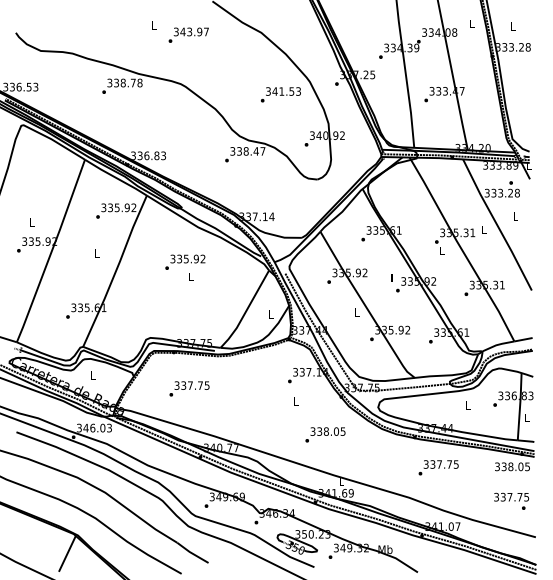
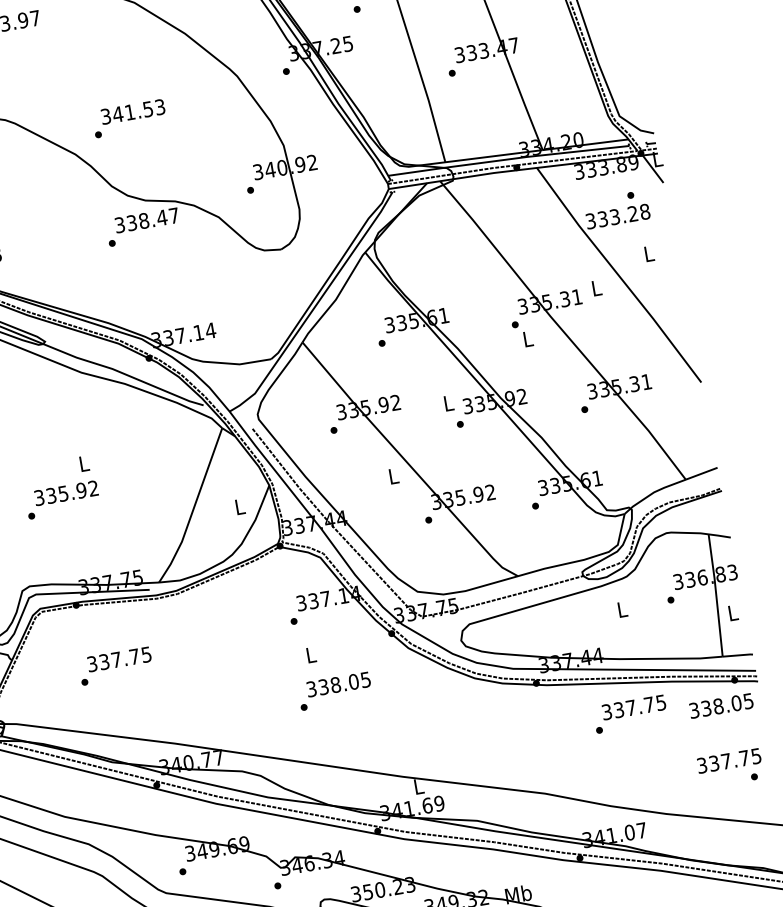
text: (280, 94) -> (128, 118), moved
text: (185, 261) -> (62, 498), moved
text: (325, 434) -> (335, 690), moved
text: (438, 467) -> (630, 713), moved

